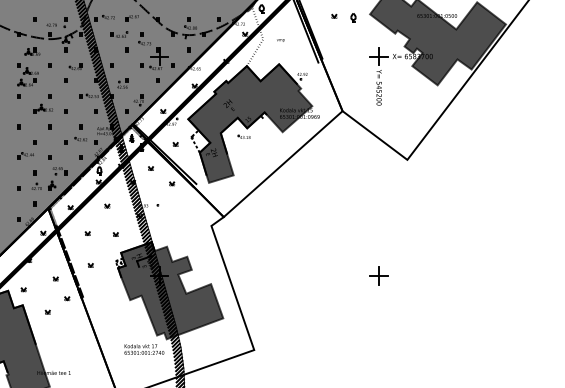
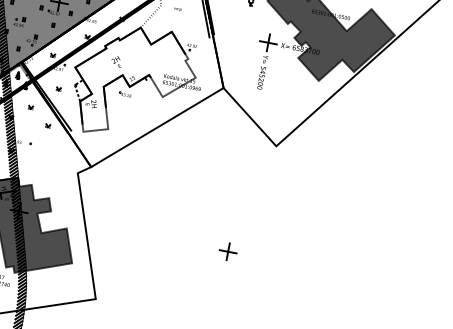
fill: (250, 123) -> (133, 82), removed

